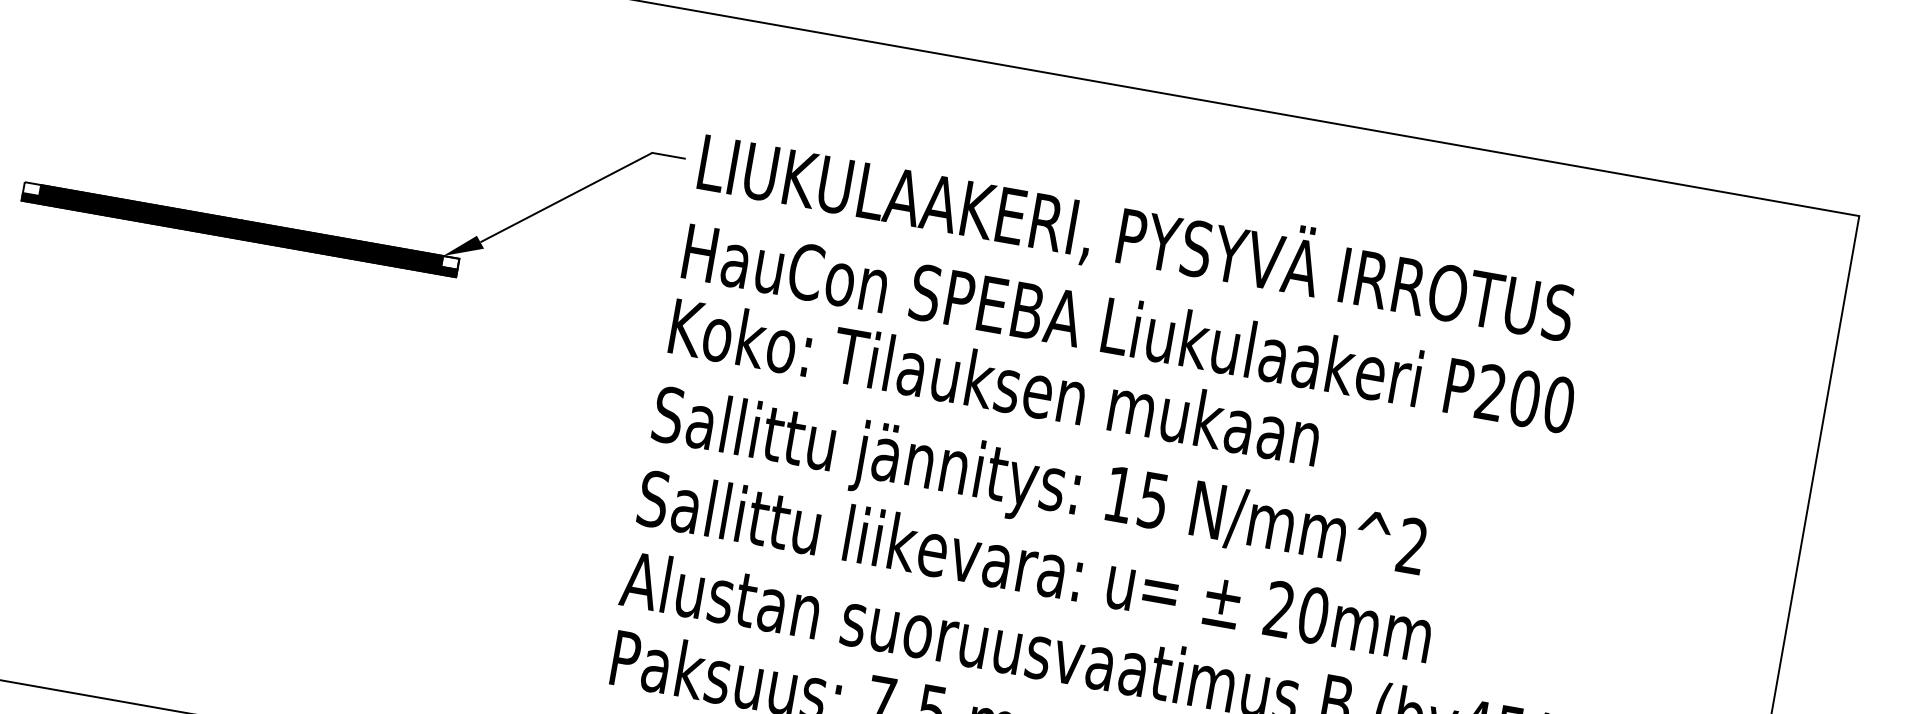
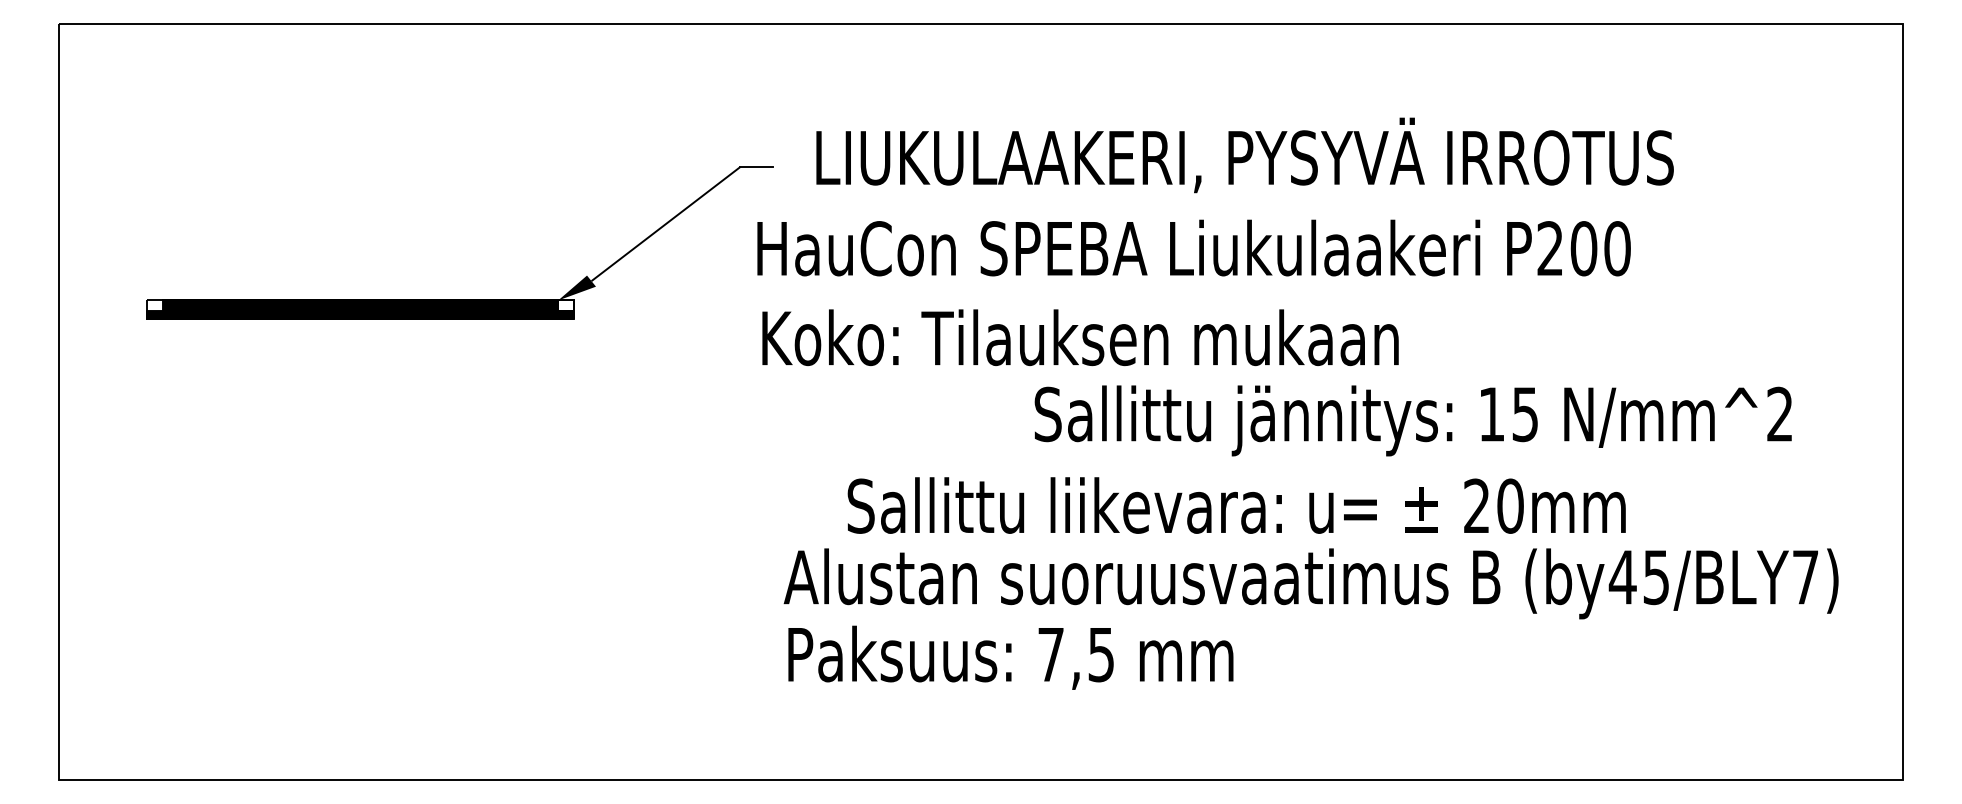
text: (1136, 235) -> (1244, 155), moved
text: (1128, 327) -> (1193, 247), moved
text: (995, 381) -> (1080, 337), moved
text: (1037, 486) -> (1412, 420), moved
text: (1035, 565) -> (1236, 505), moved

